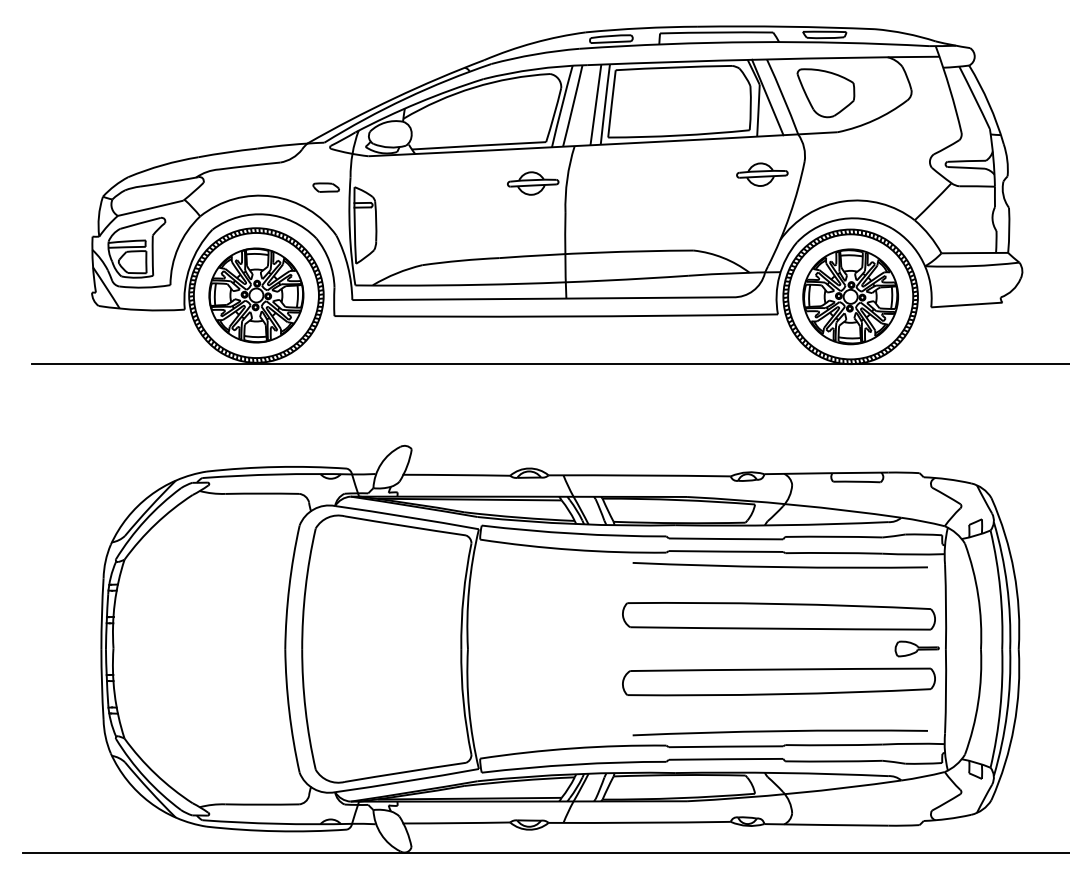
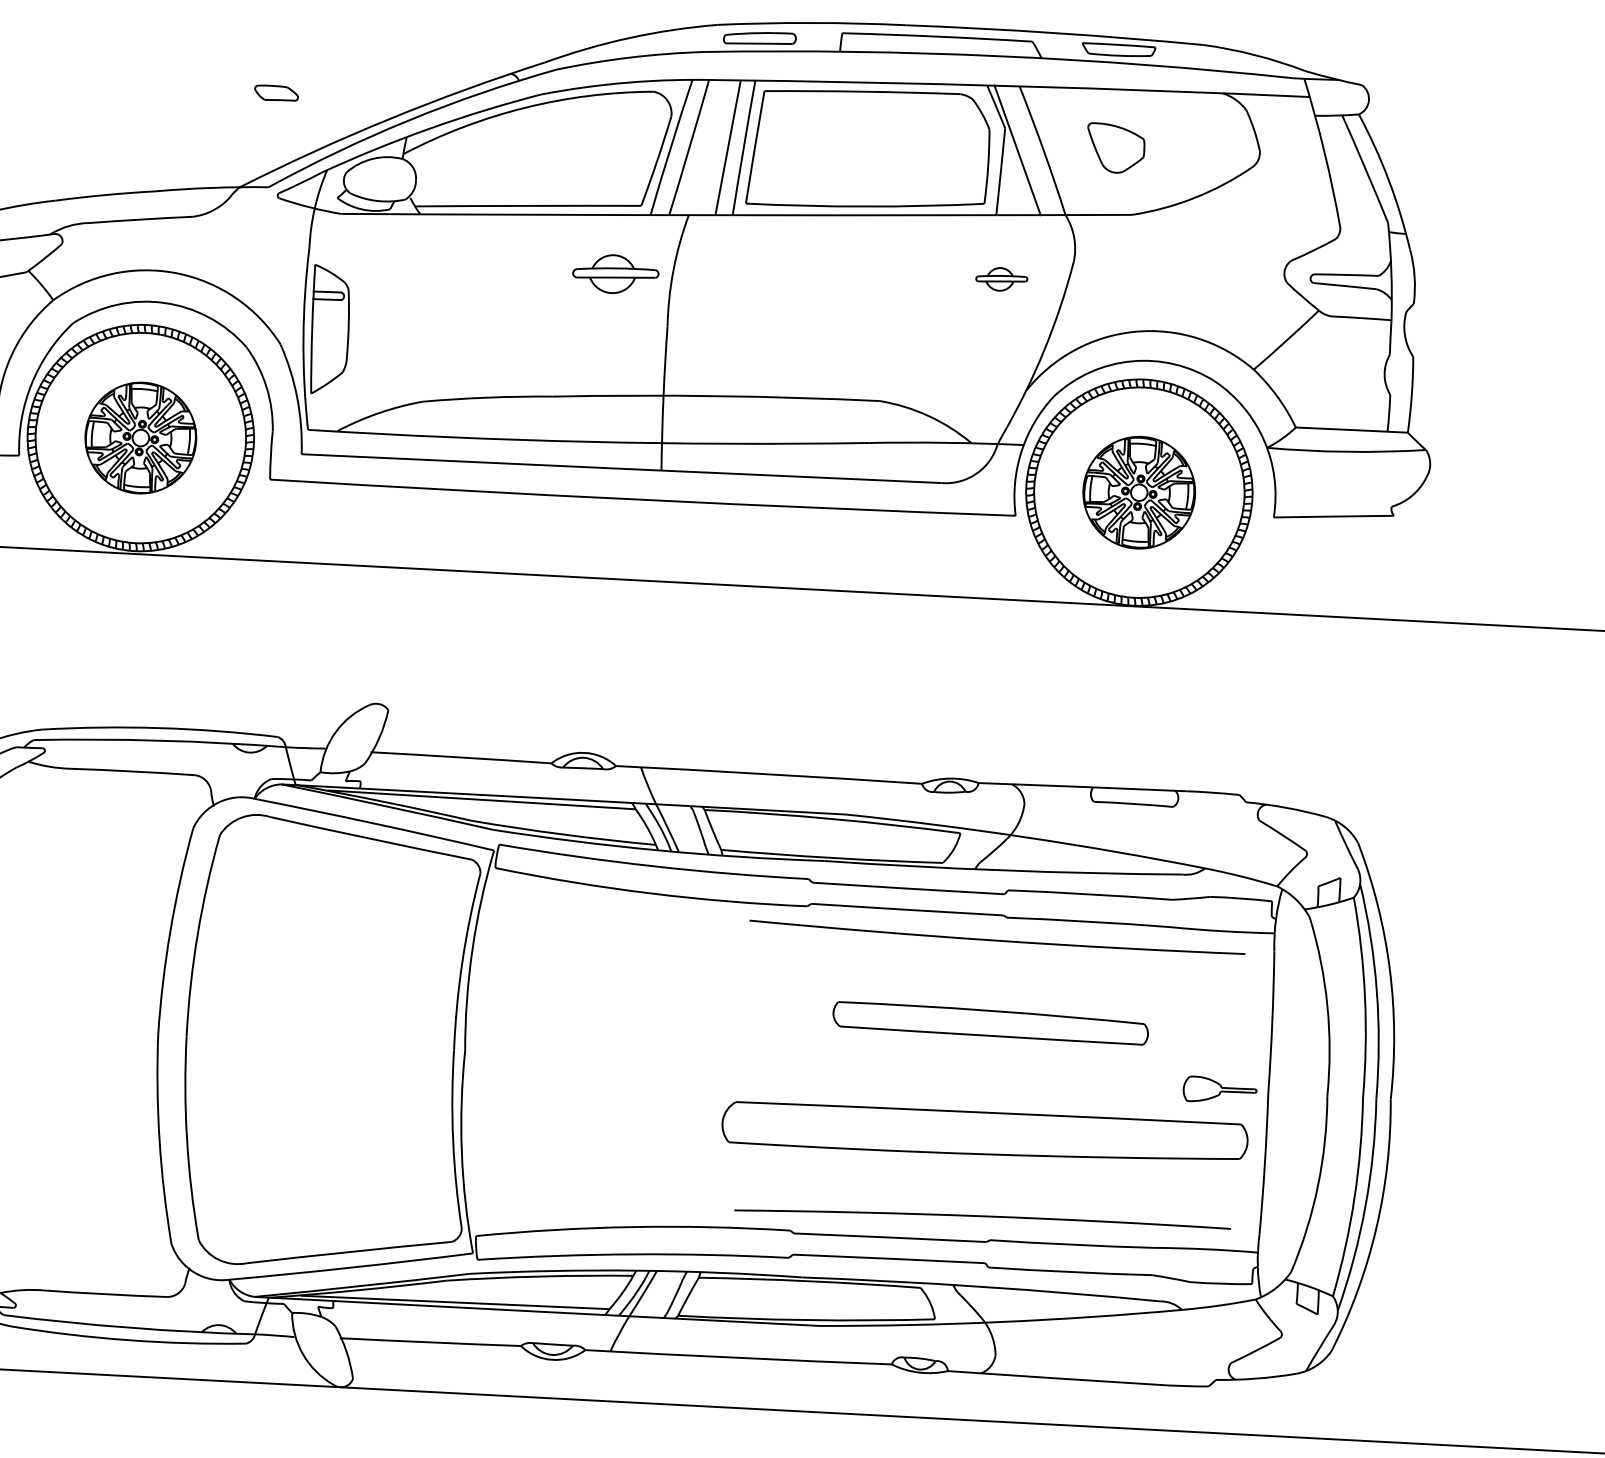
part: (825, 93) -> (1114, 148), size x0.6
part: (762, 174) -> (1001, 279), size x0.6
part: (325, 187) -> (275, 92), moved
part: (256, 295) -> (140, 438), size x0.7
part: (850, 296) -> (1139, 492), size x0.7
part: (778, 616) -> (989, 1023), size x0.6

